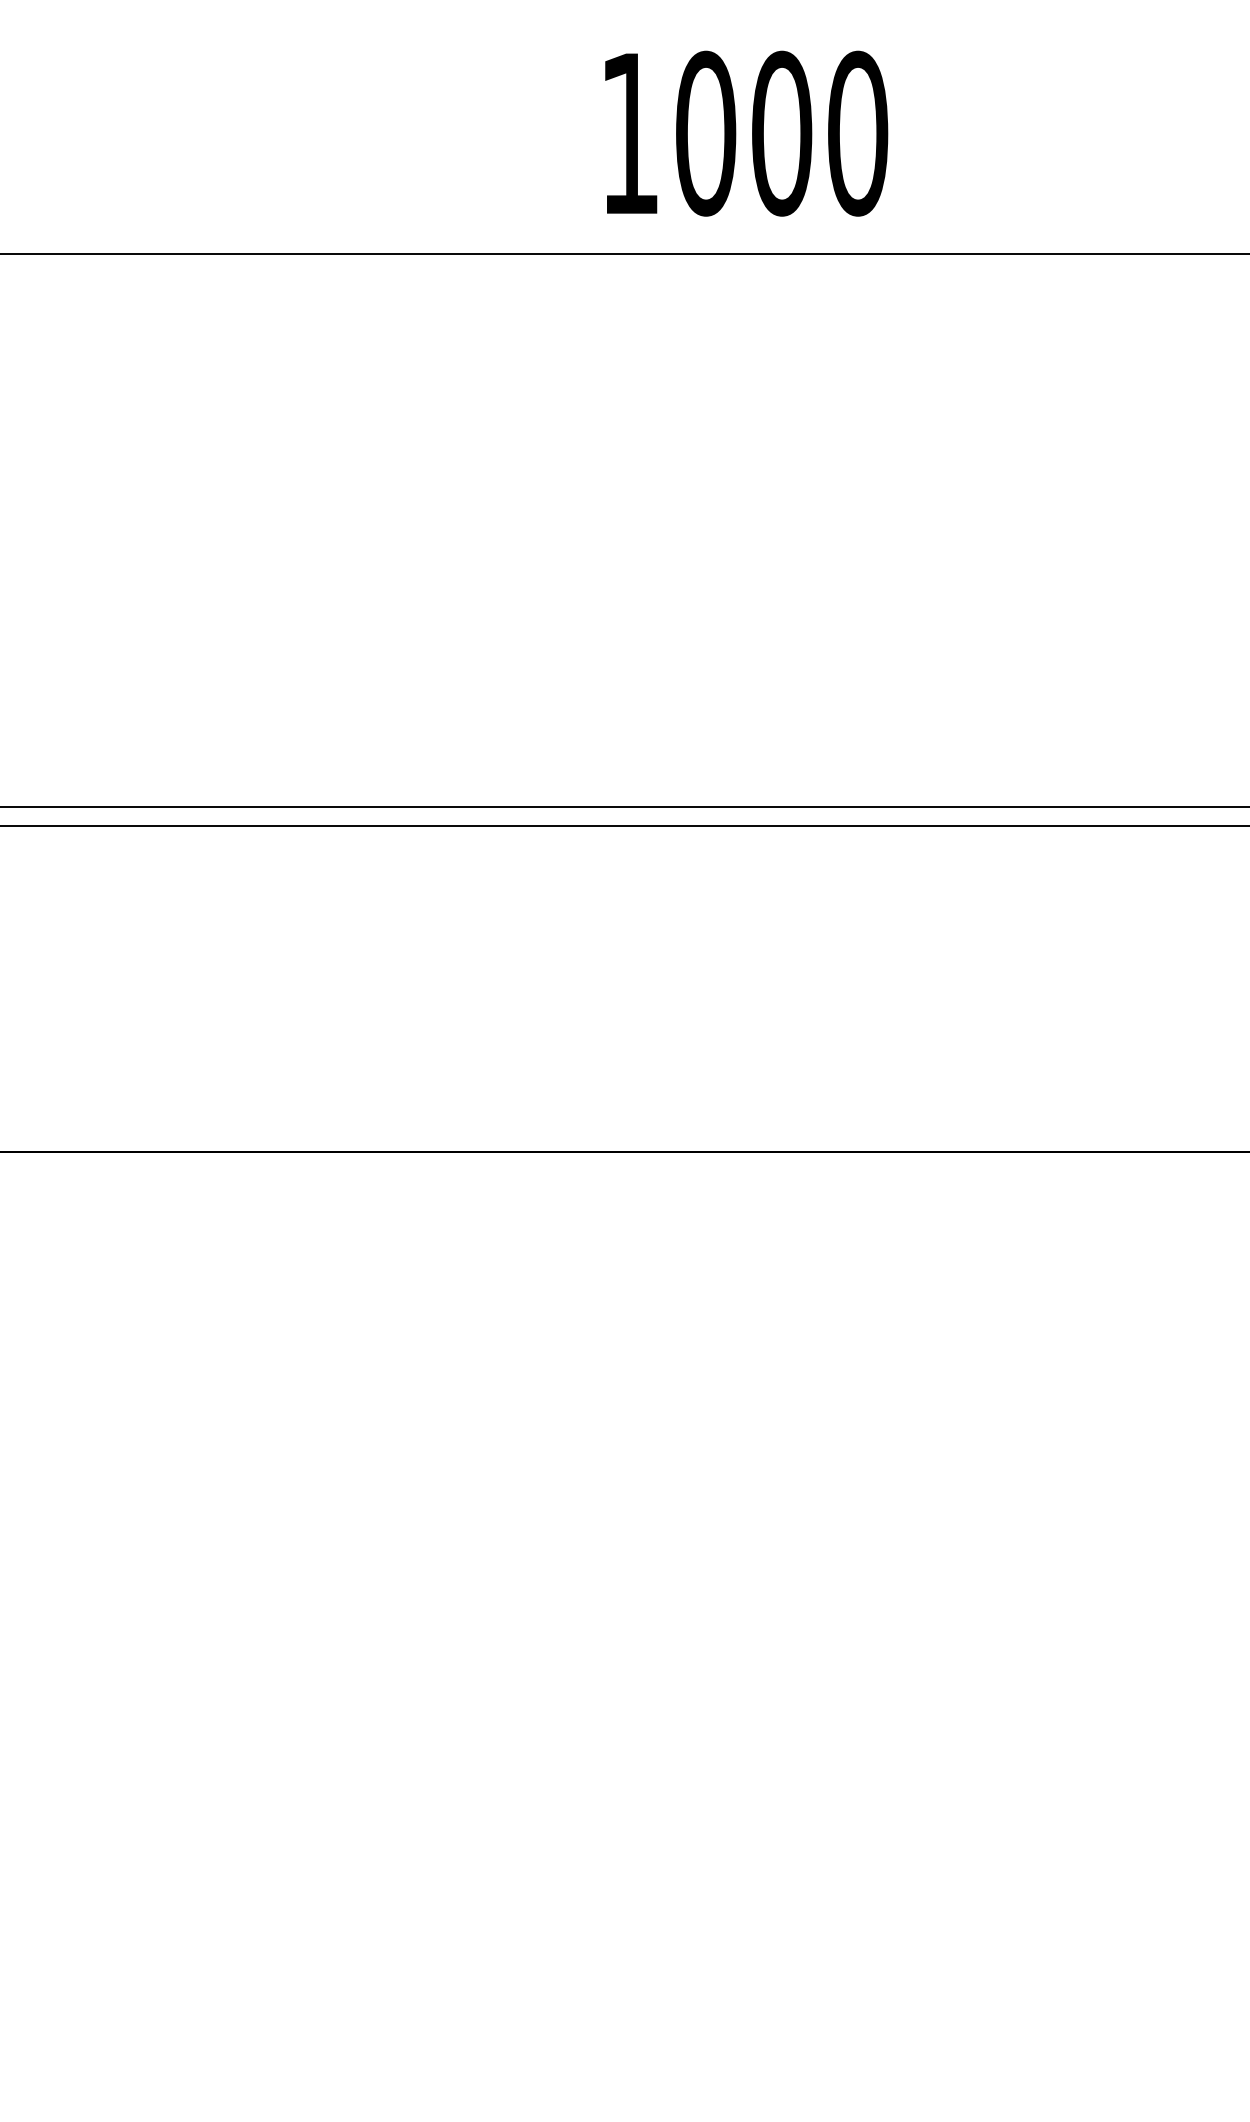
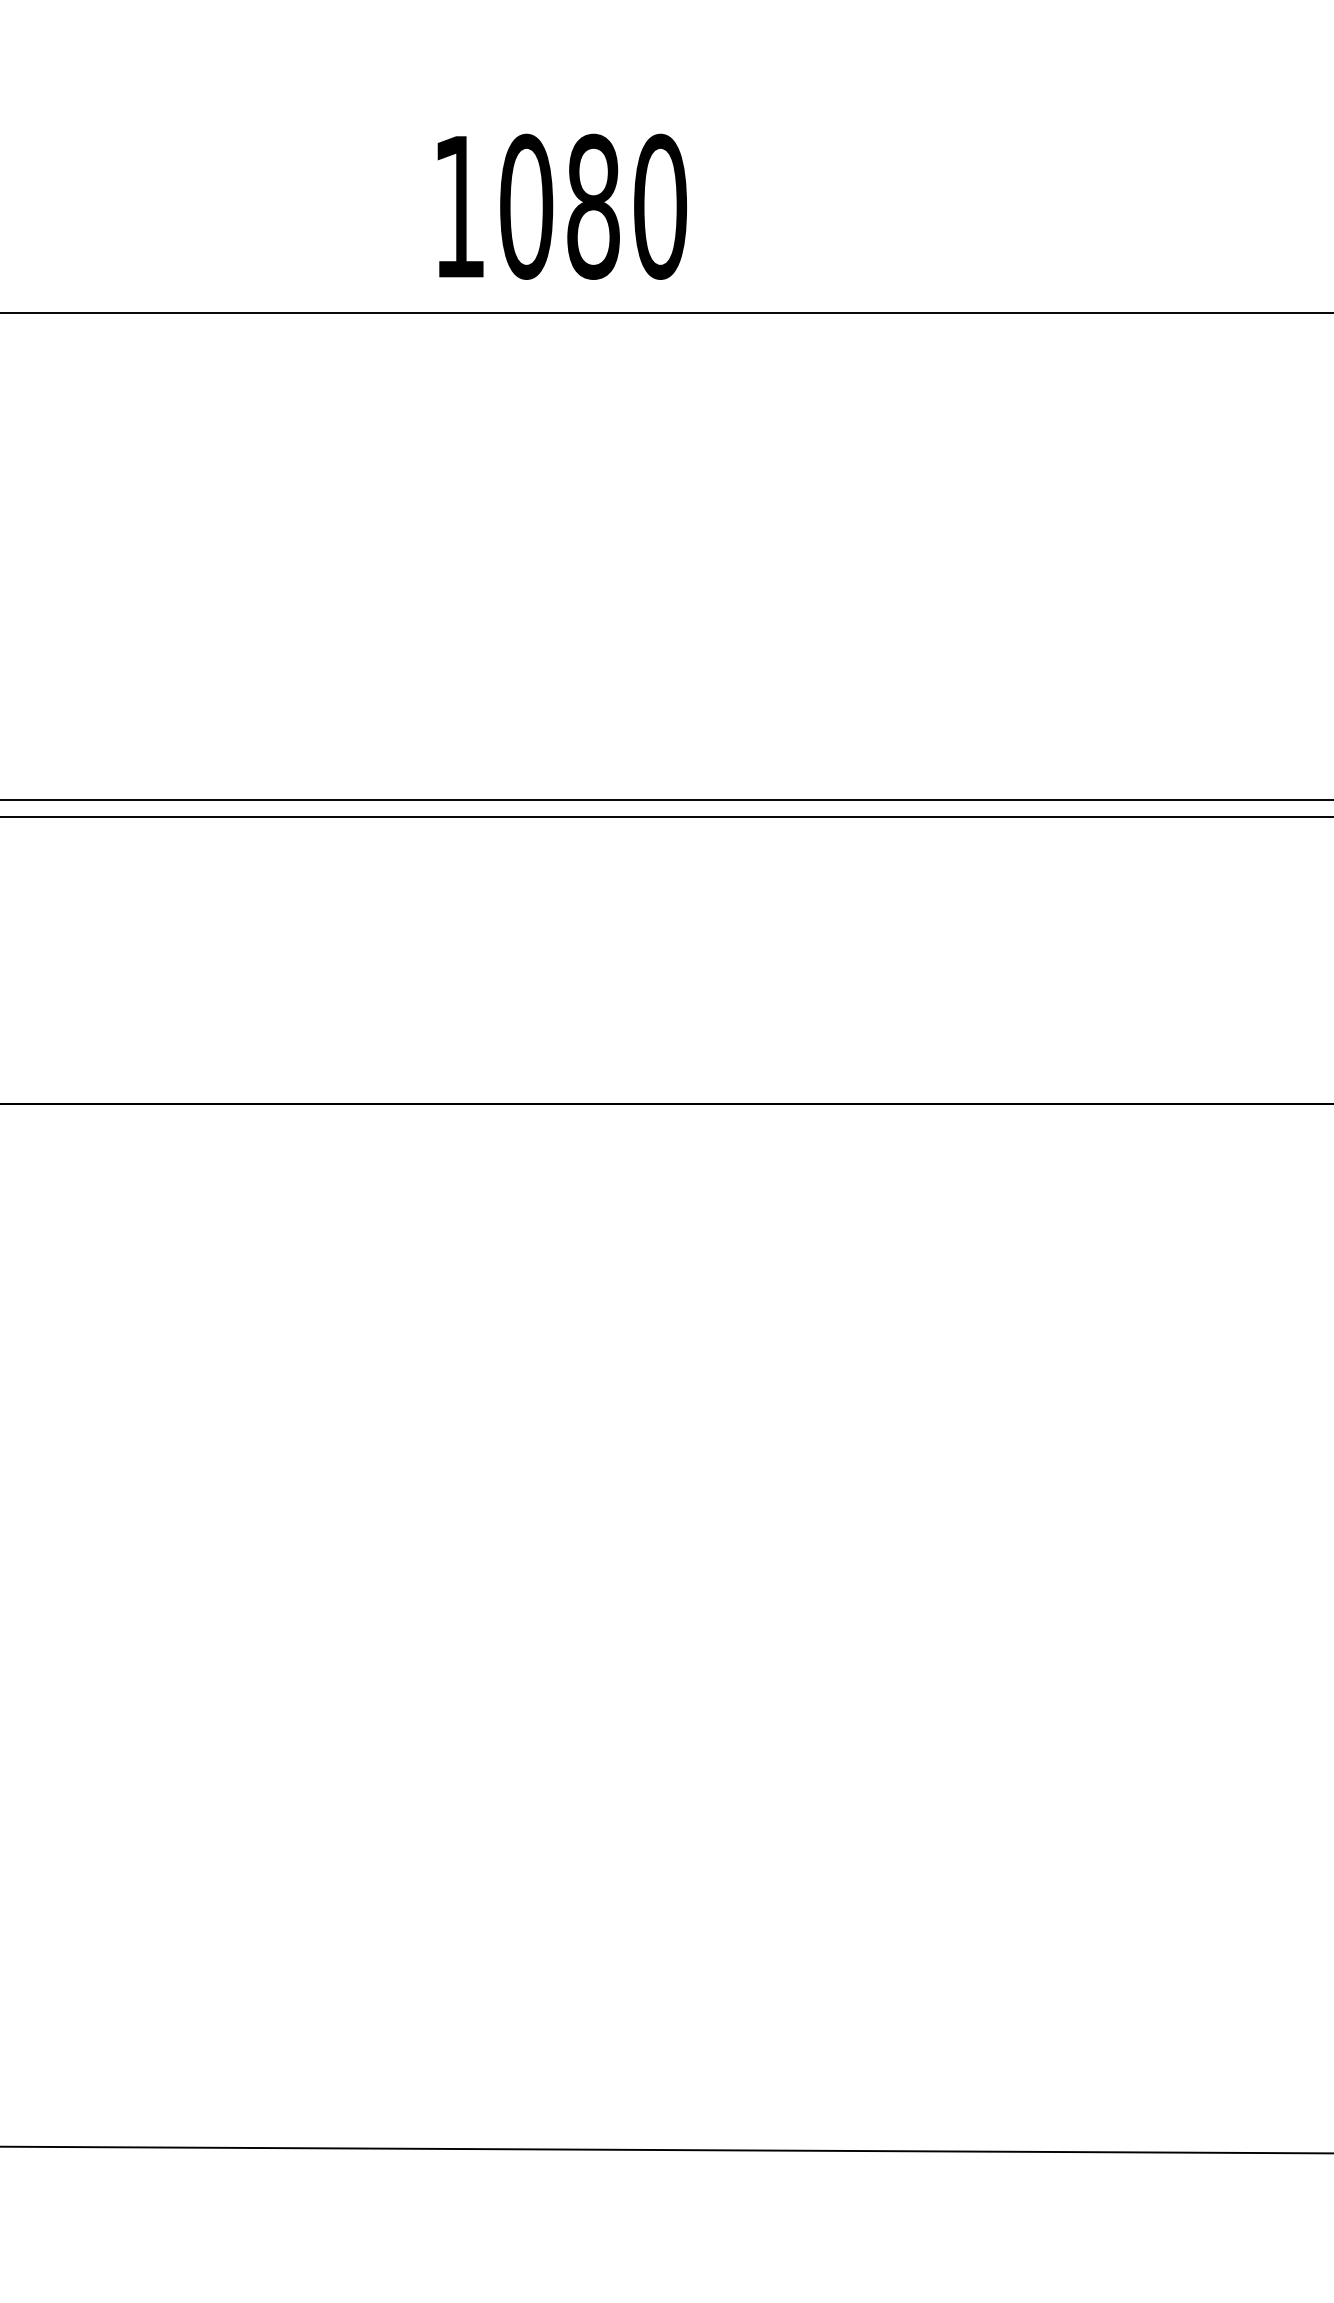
text: (782, 133) -> (593, 206), 1000 -> 1080

